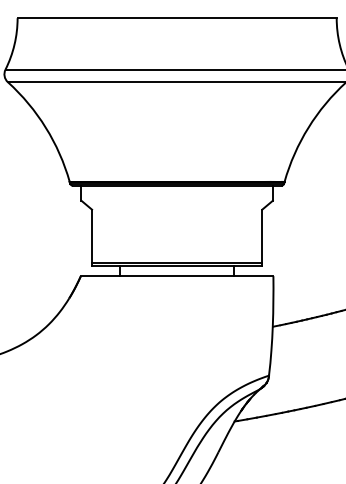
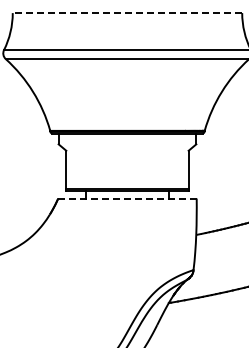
line: (177, 18) -> (127, 13), solid -> dashed
line: (177, 276) -> (127, 198), solid -> dashed

